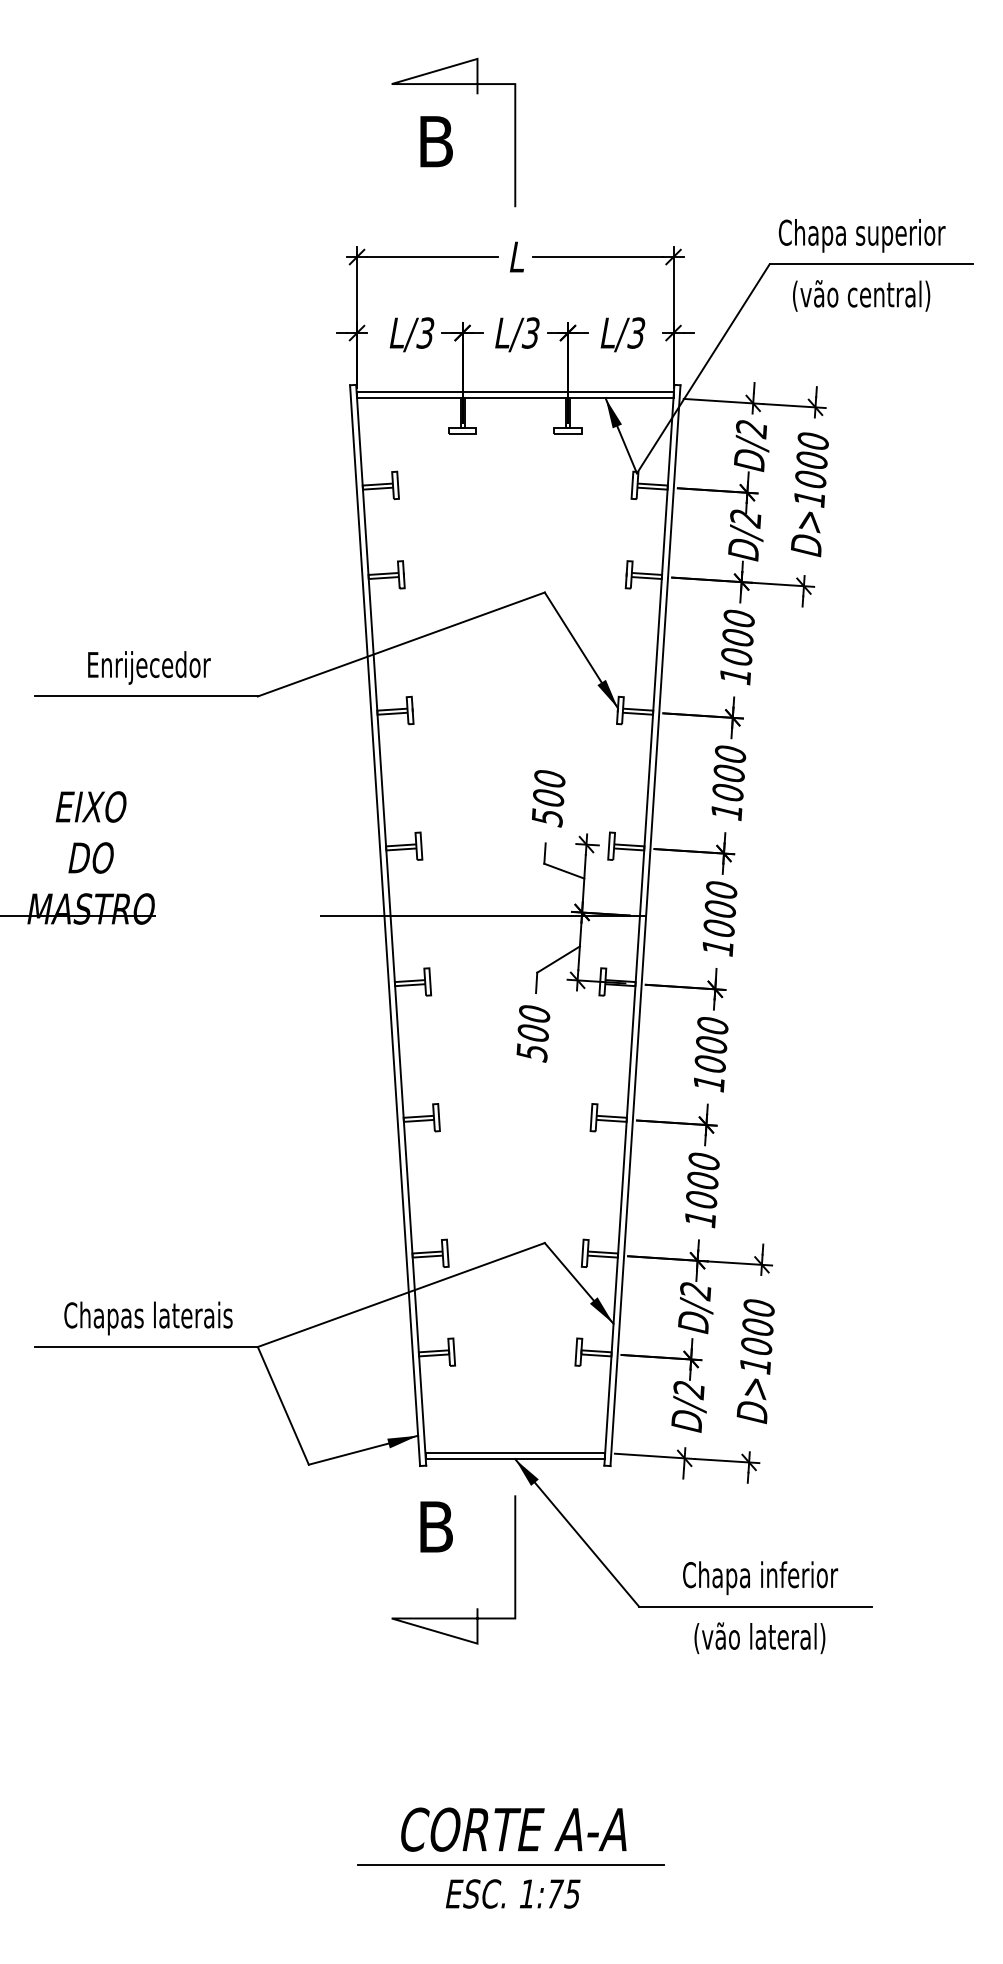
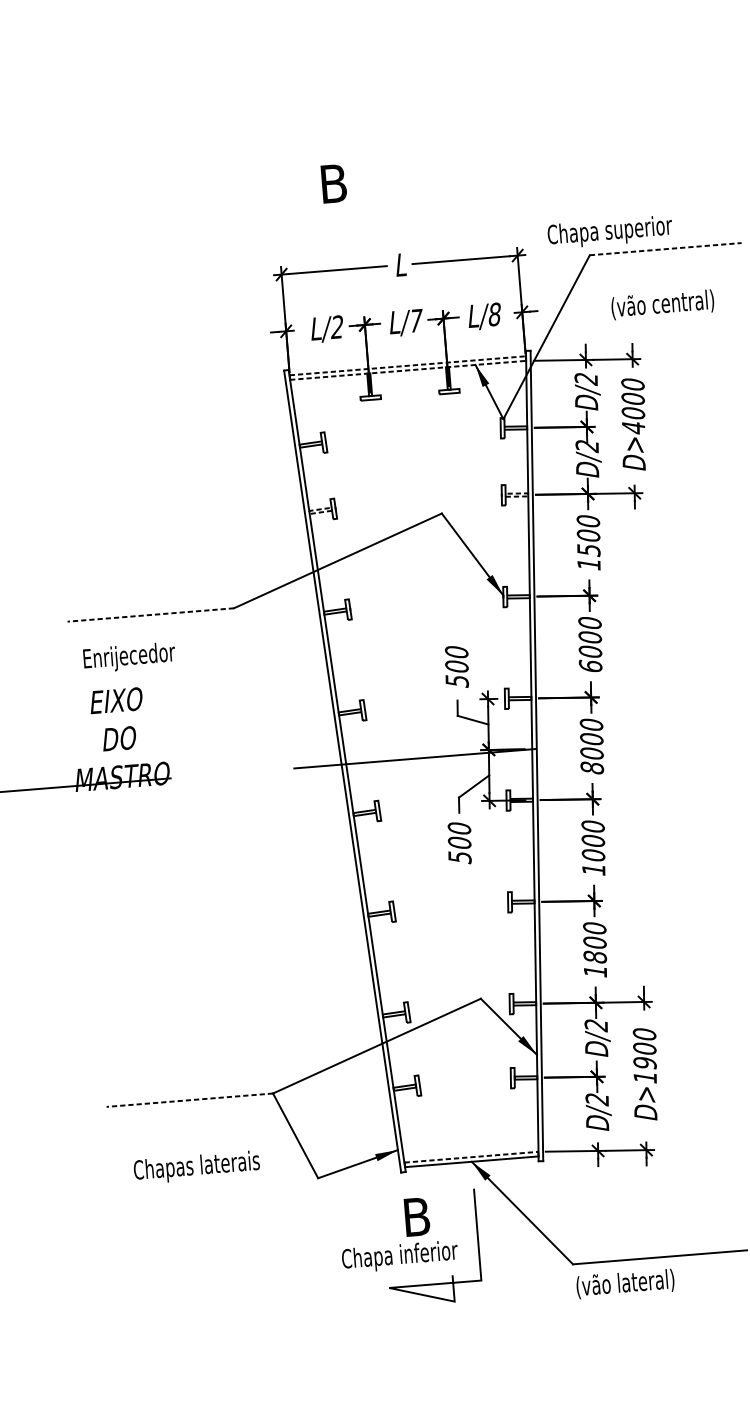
line: (476, 94) -> (360, 146), removed
text: (861, 235) -> (609, 232), moved
line: (871, 264) -> (665, 249), solid -> dashed
text: (861, 295) -> (662, 304), moved
text: (425, 332) -> (337, 326), L/3 -> L/2
text: (530, 332) -> (415, 320), L/3 -> L/7
text: (636, 332) -> (494, 314), L/3 -> L/8
line: (515, 392) -> (407, 366), solid -> dashed
line: (515, 398) -> (408, 370), solid -> dashed
text: (809, 499) -> (633, 428), D>1000 -> D>4000
line: (368, 576) -> (309, 512), solid -> dashed
line: (661, 576) -> (527, 494), solid -> dashed
text: (736, 657) -> (588, 550), 1000 -> 1500
text: (149, 667) -> (129, 657), moved
line: (146, 696) -> (150, 614), solid -> dashed
text: (726, 811) -> (590, 665), 1000 -> 6000
text: (717, 947) -> (591, 767), 1000 -> 8000
text: (701, 1199) -> (595, 956), 1000 -> 1800
text: (148, 1318) -> (196, 1167), moved
text: (756, 1346) -> (644, 1063), D>1000 -> D>1900
line: (146, 1347) -> (190, 1100), solid -> dashed
line: (515, 1453) -> (471, 1157), solid -> dashed
text: (760, 1578) -> (400, 1257), moved
text: (759, 1638) -> (625, 1284), moved

